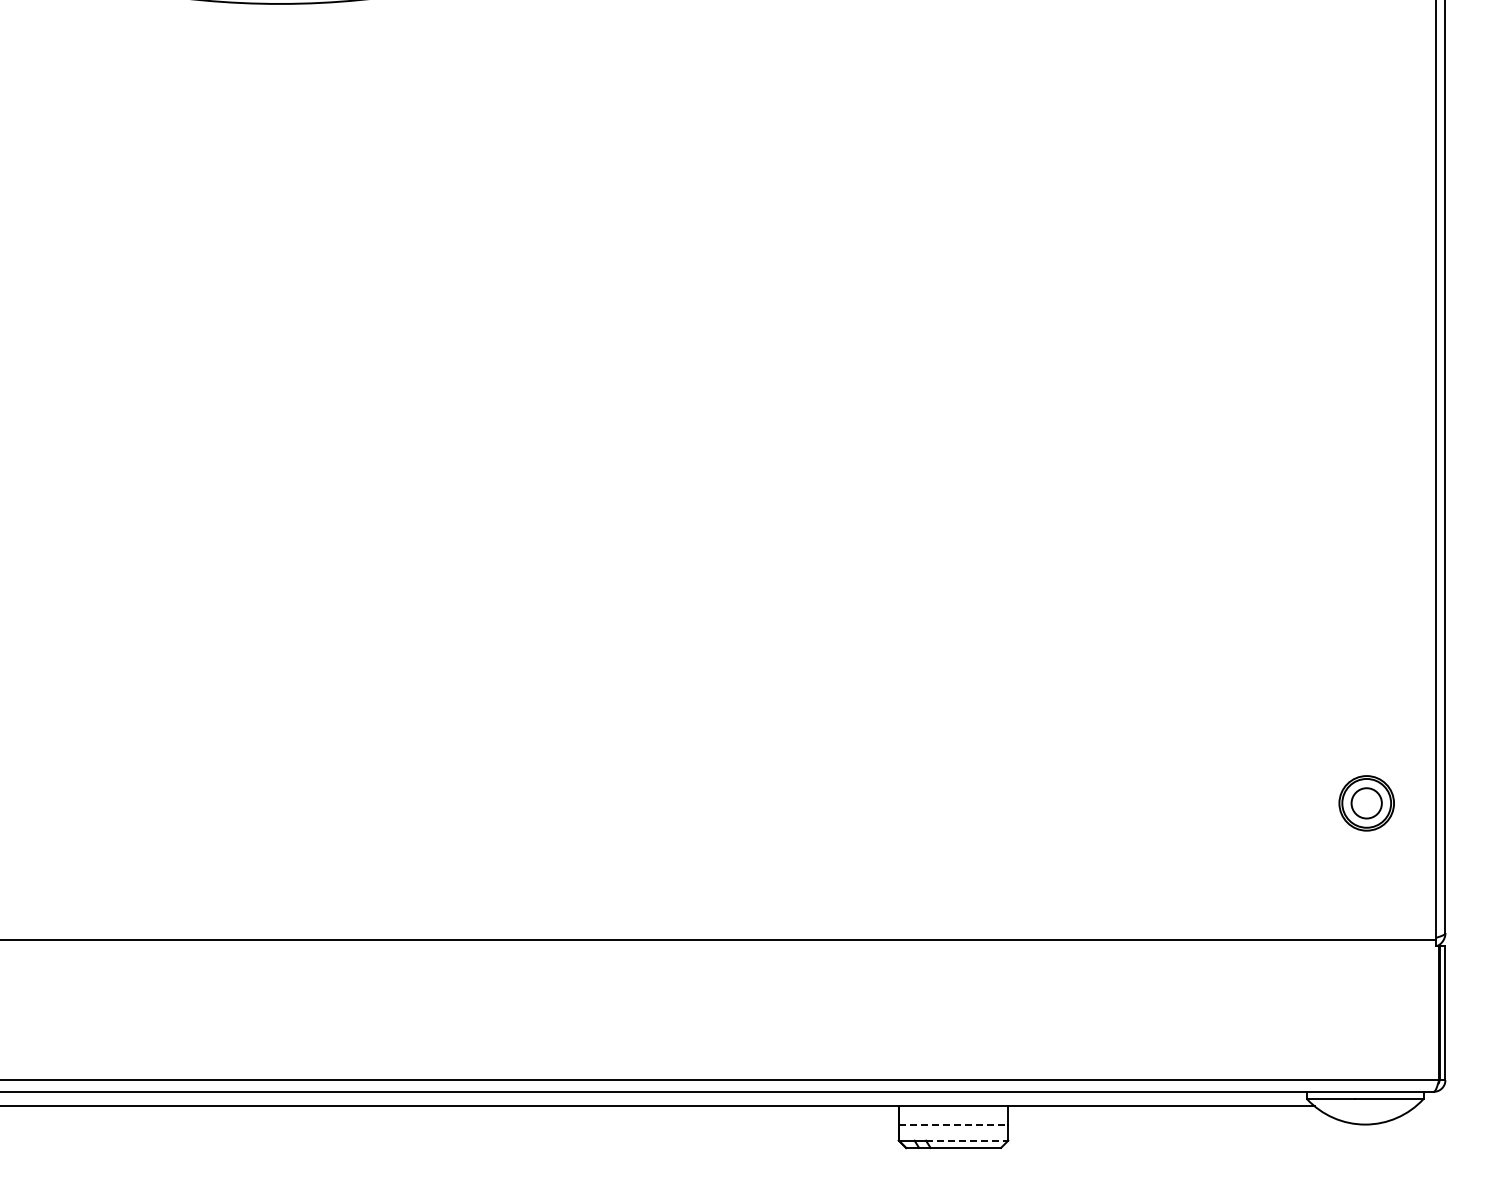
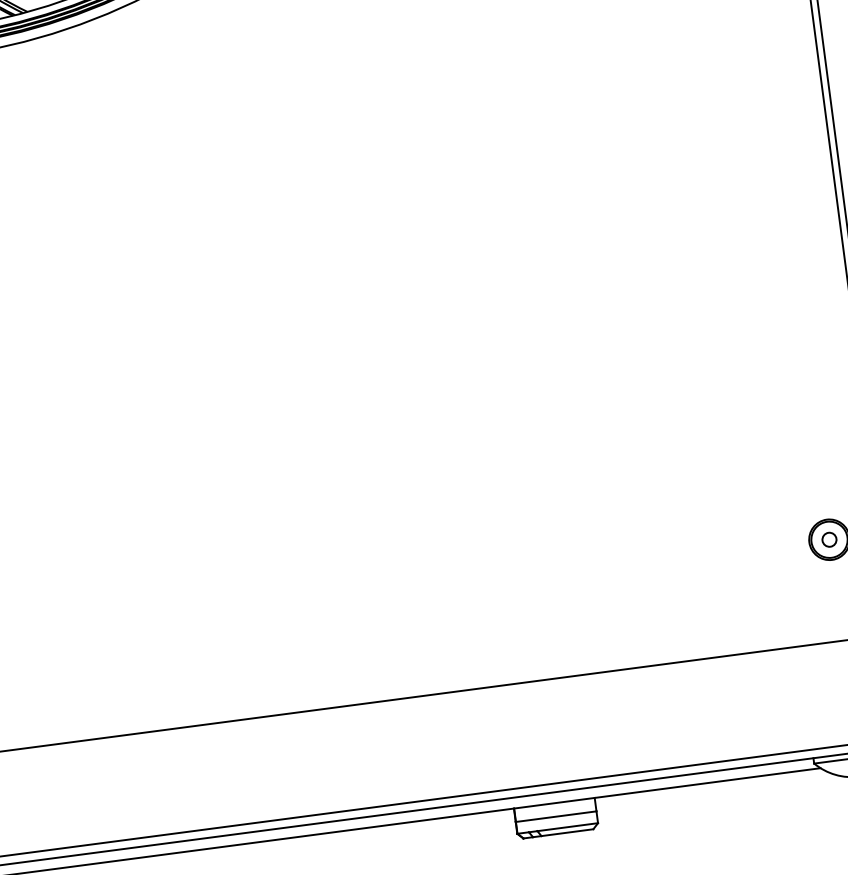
circle: (1366, 802) -> (829, 539), size x0.62
line: (953, 1124) -> (556, 816), dashed -> solid
line: (967, 1140) -> (567, 827), dashed -> solid

